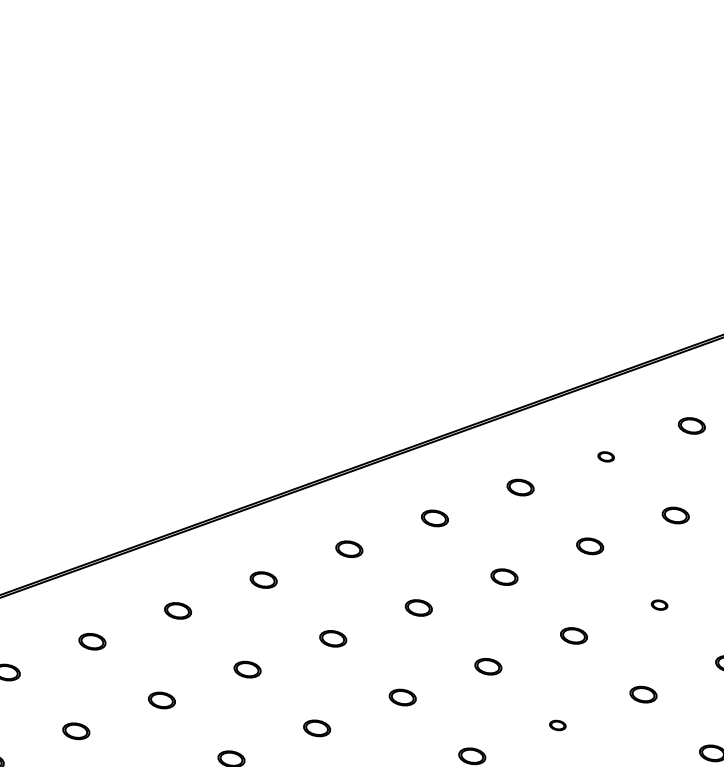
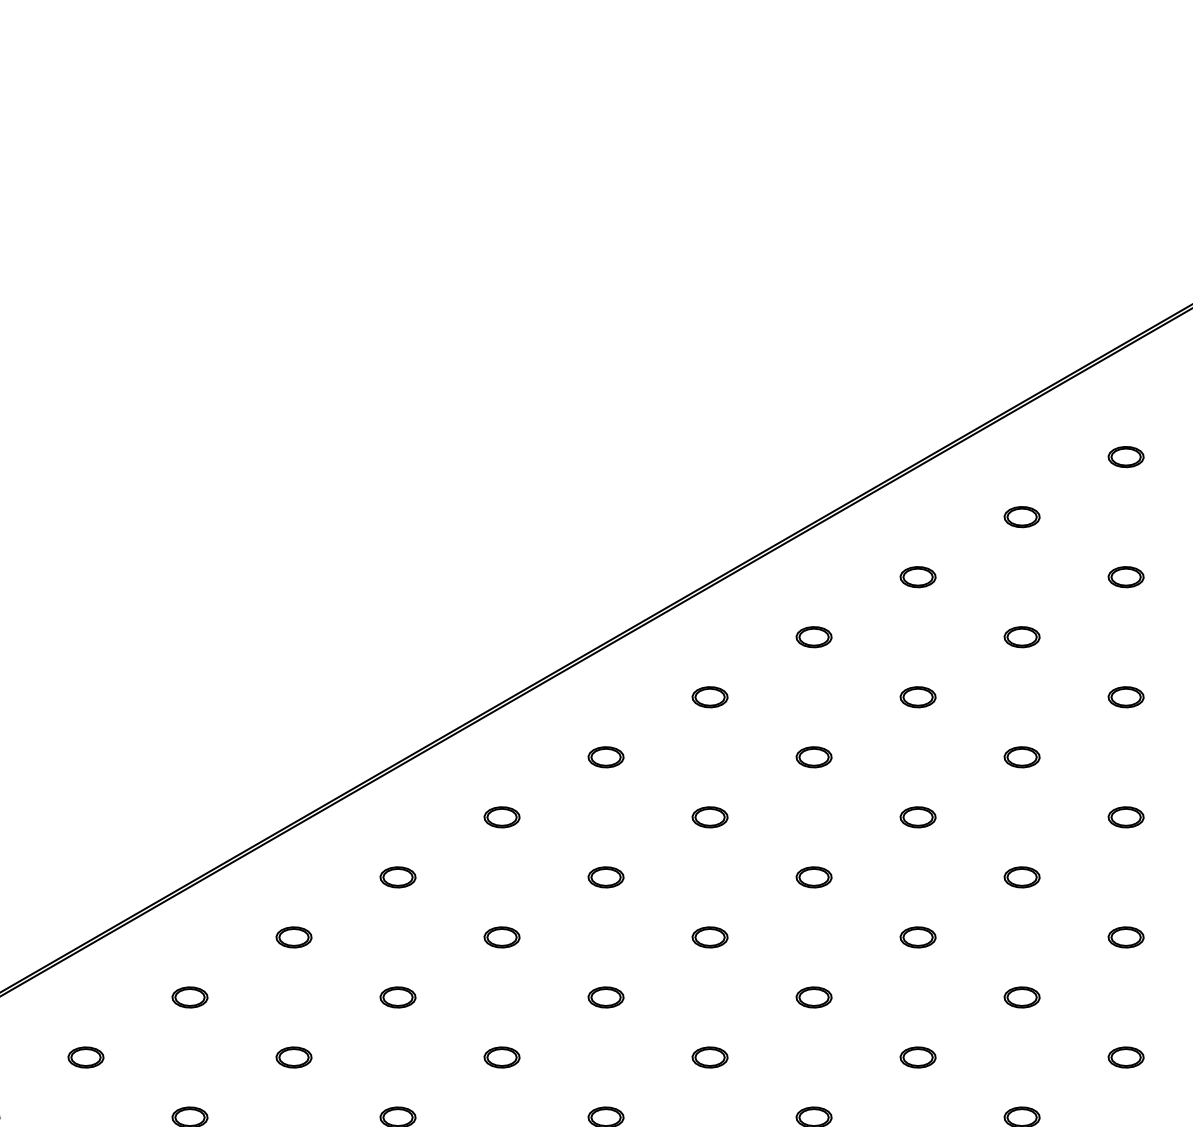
part: (605, 456) -> (917, 577), size x1.67
part: (659, 605) -> (1021, 757), size x1.67
part: (557, 725) -> (917, 937), size x1.67

